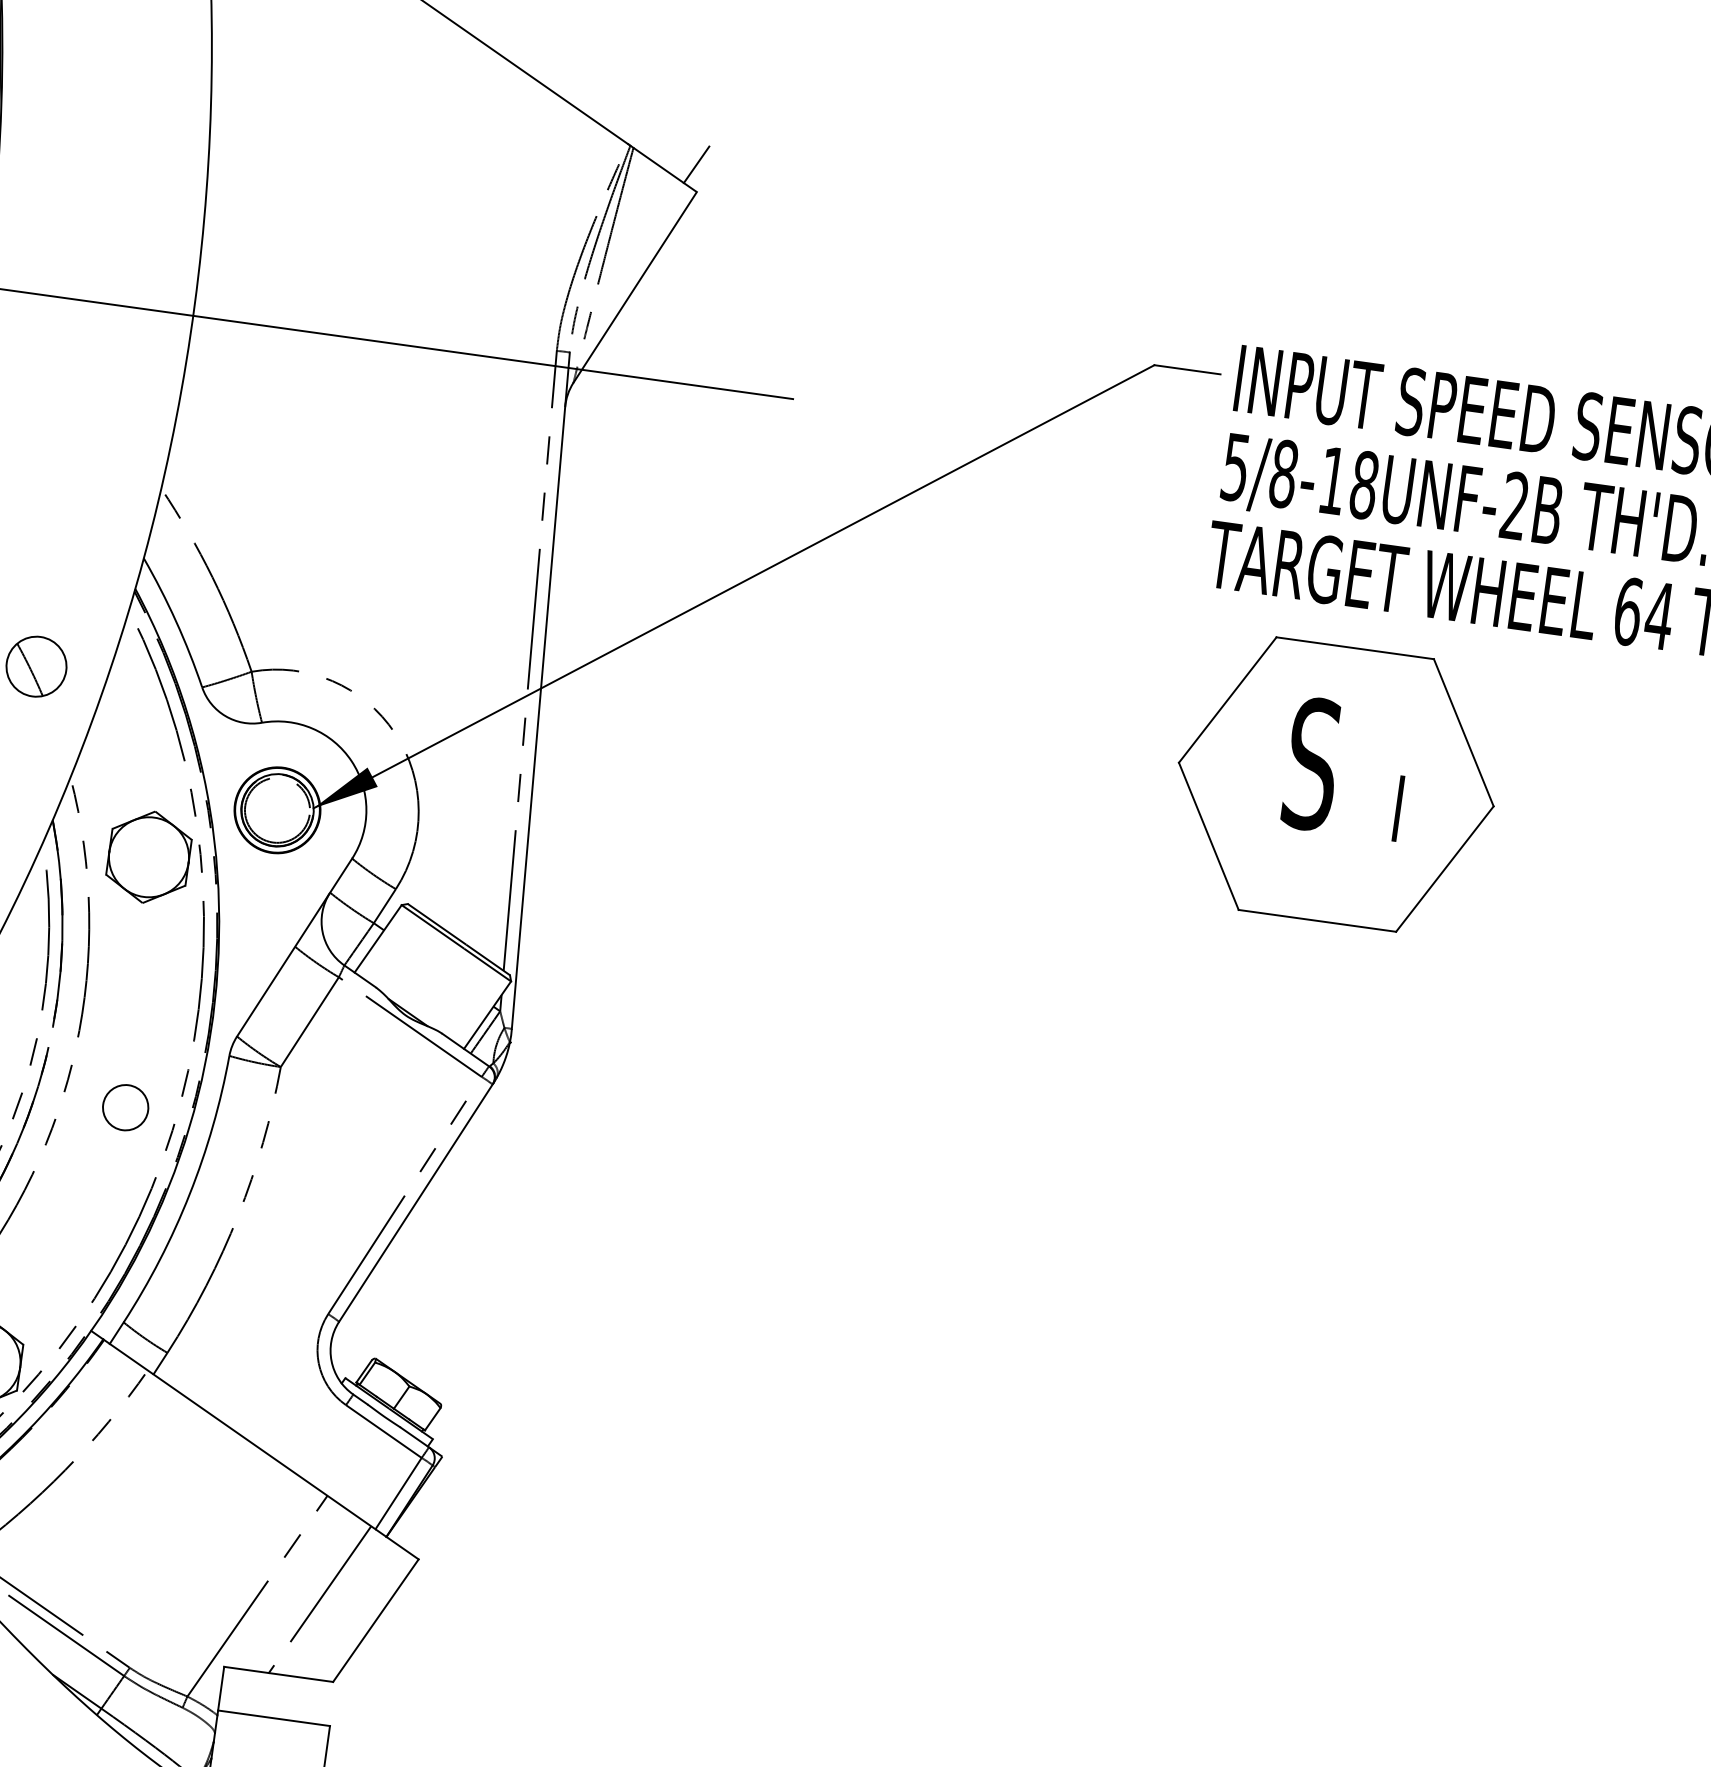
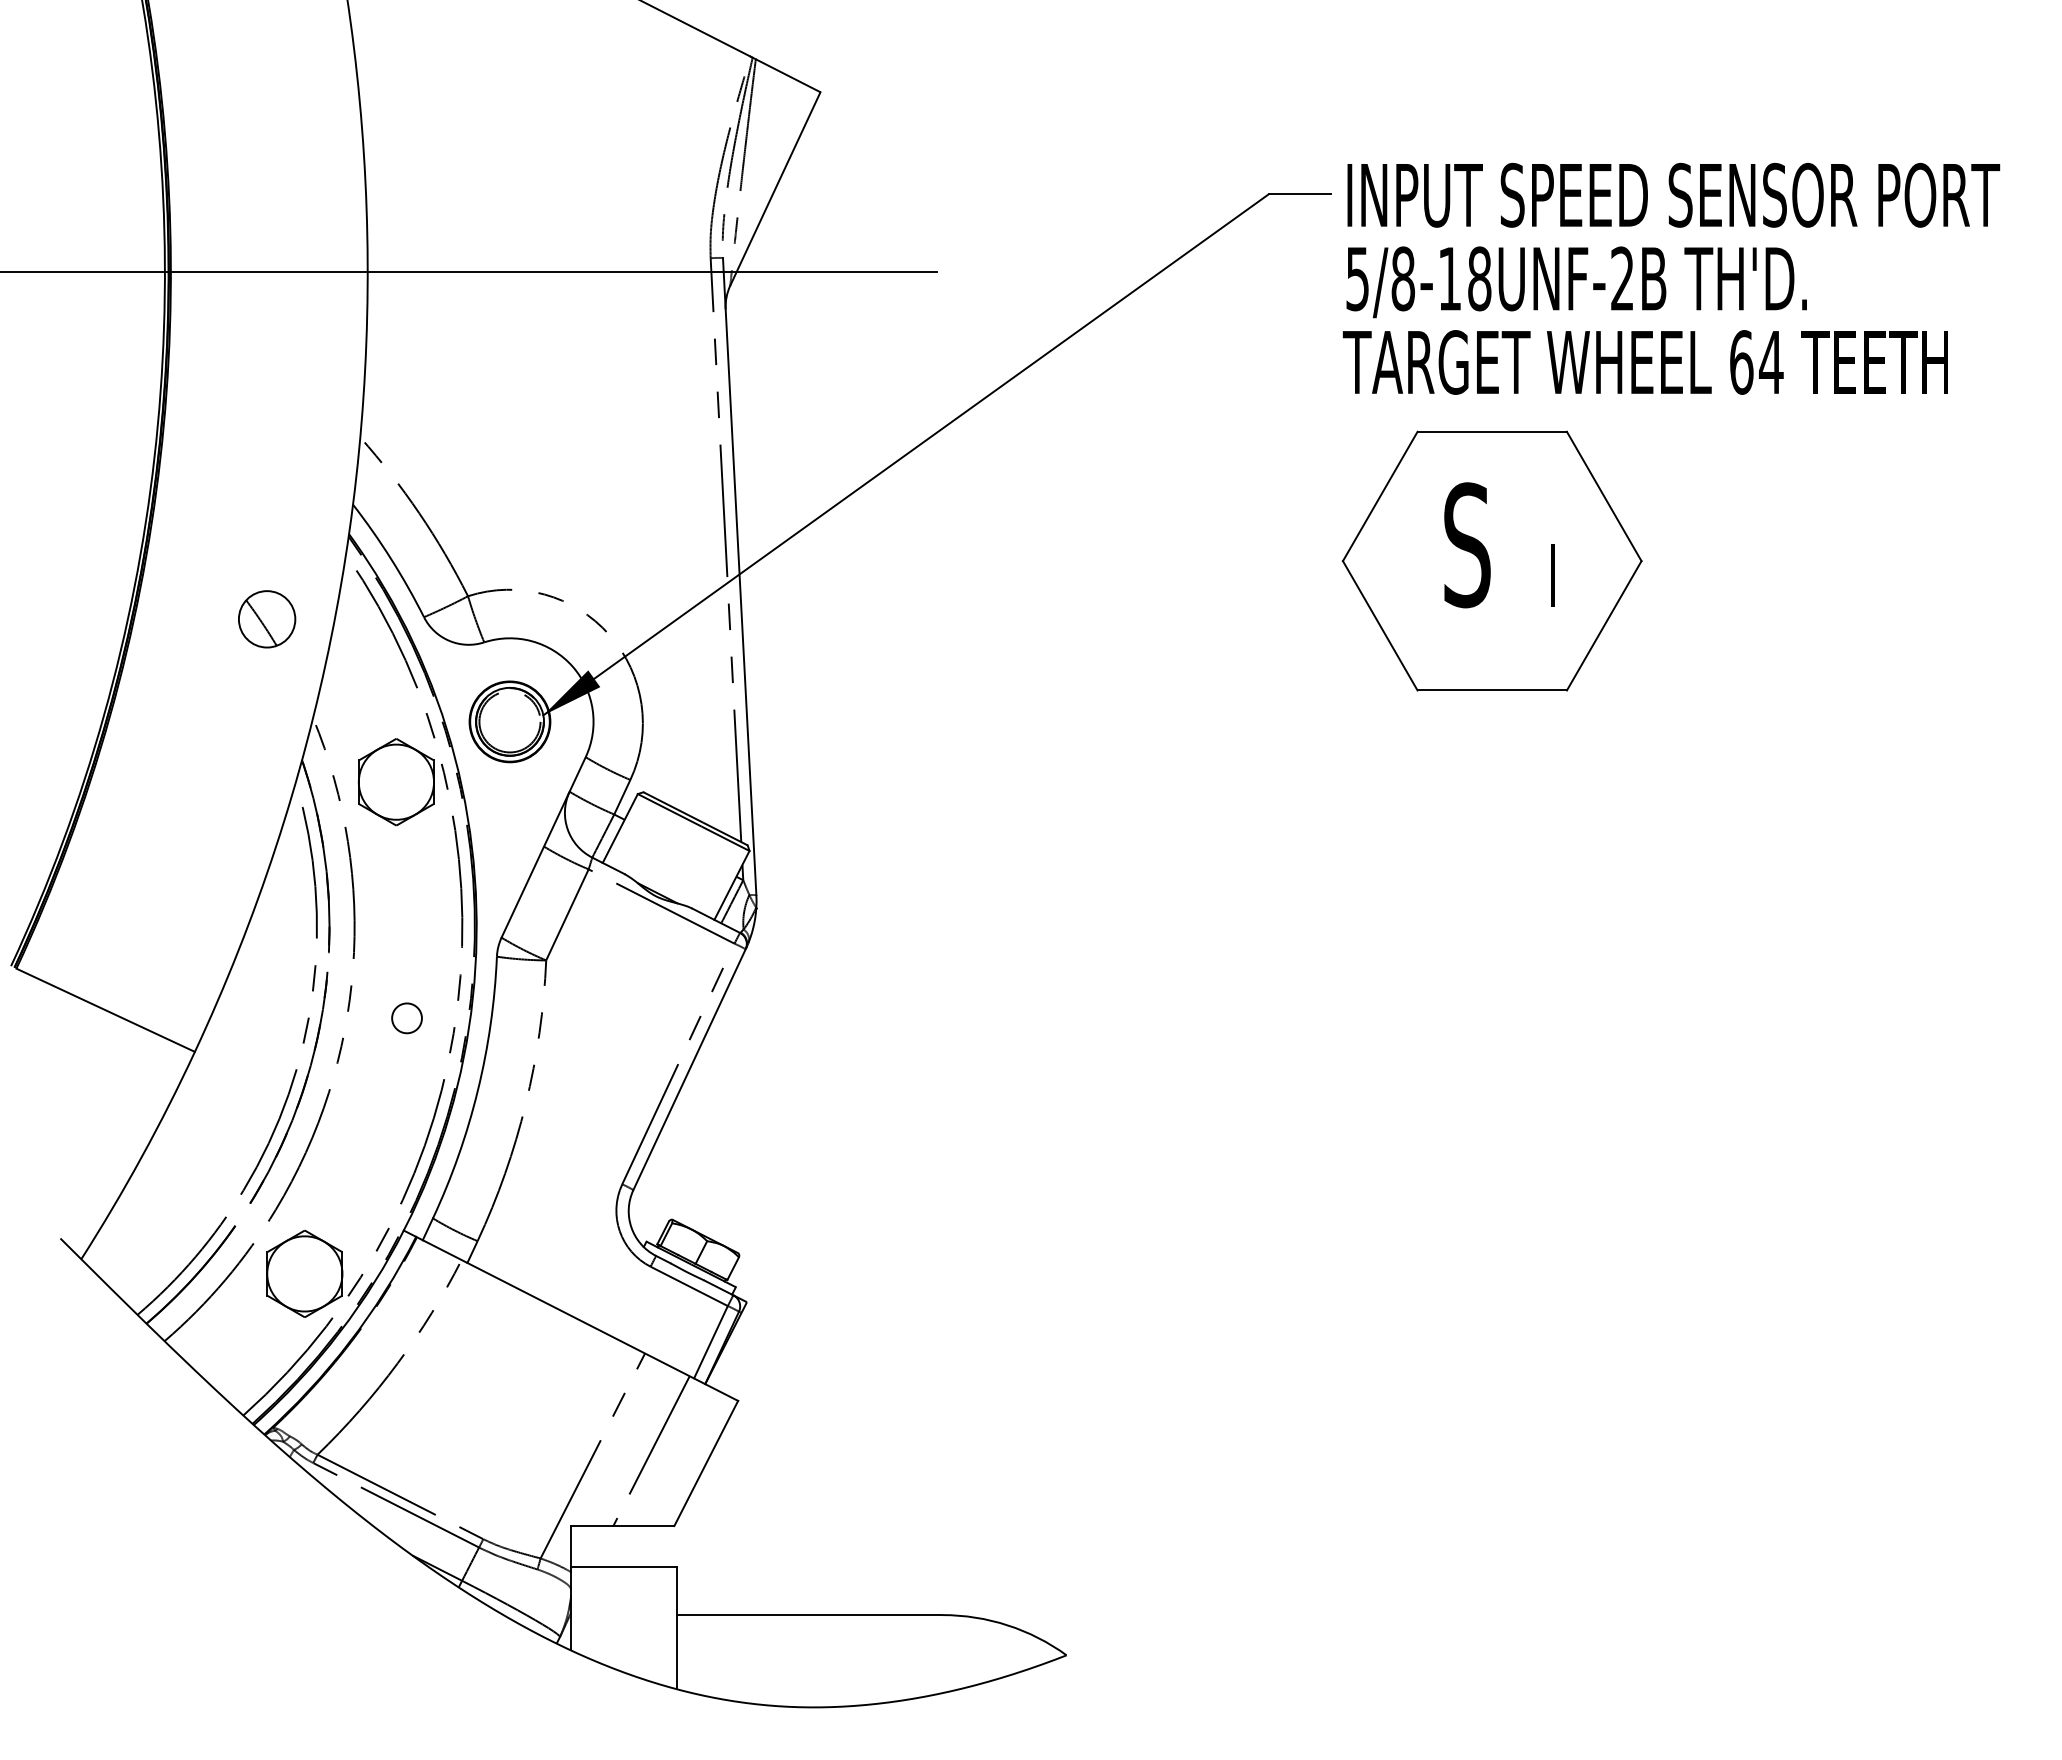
line: (696, 164) -> (816, 66), removed
circle: (125, 1107) -> (406, 1018), size x0.7

